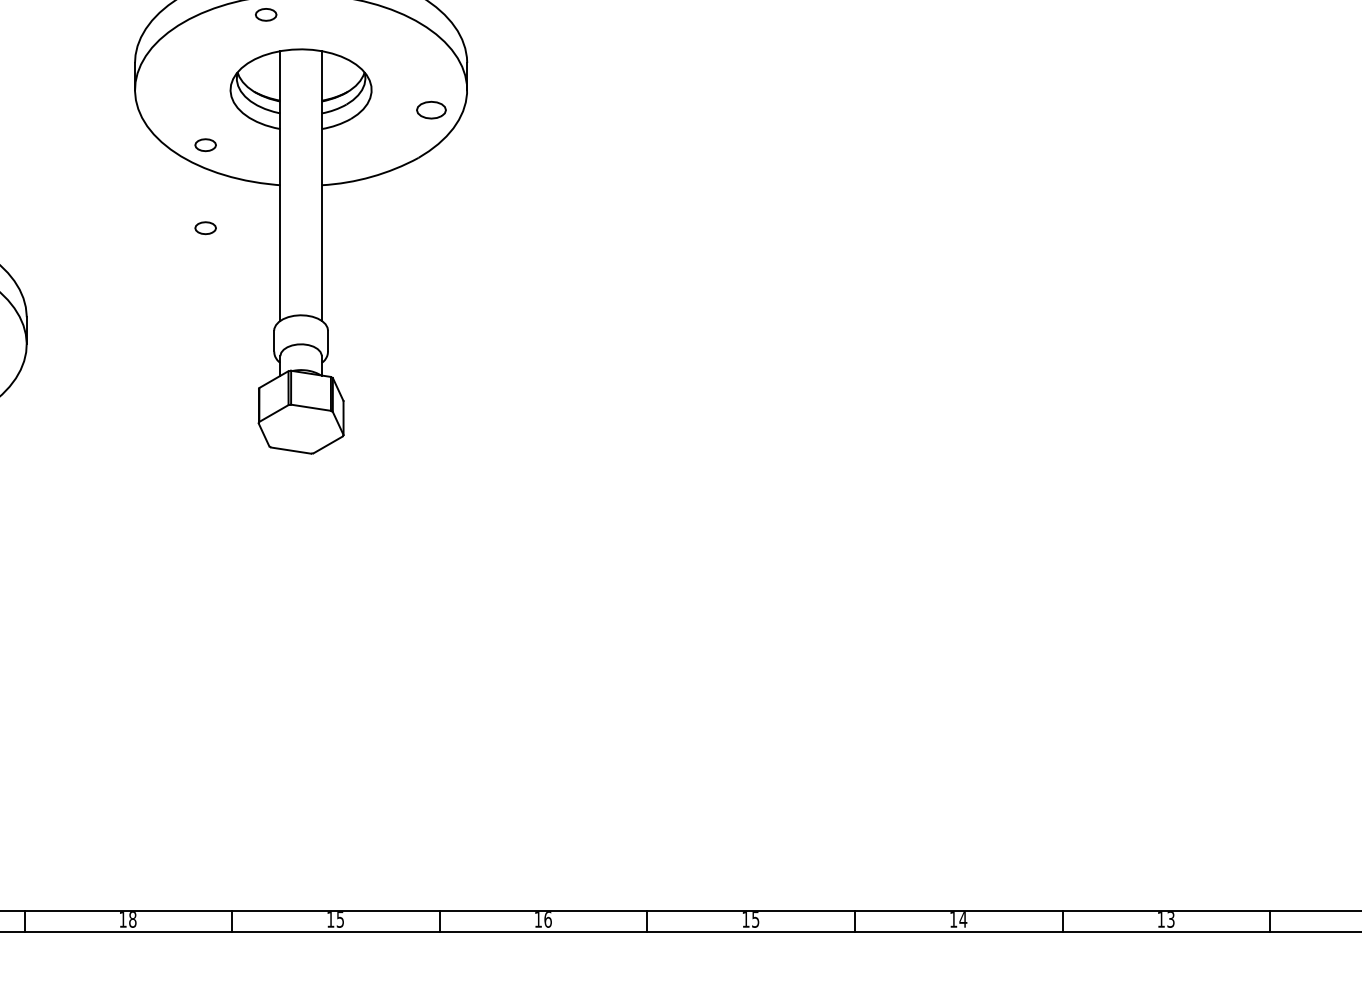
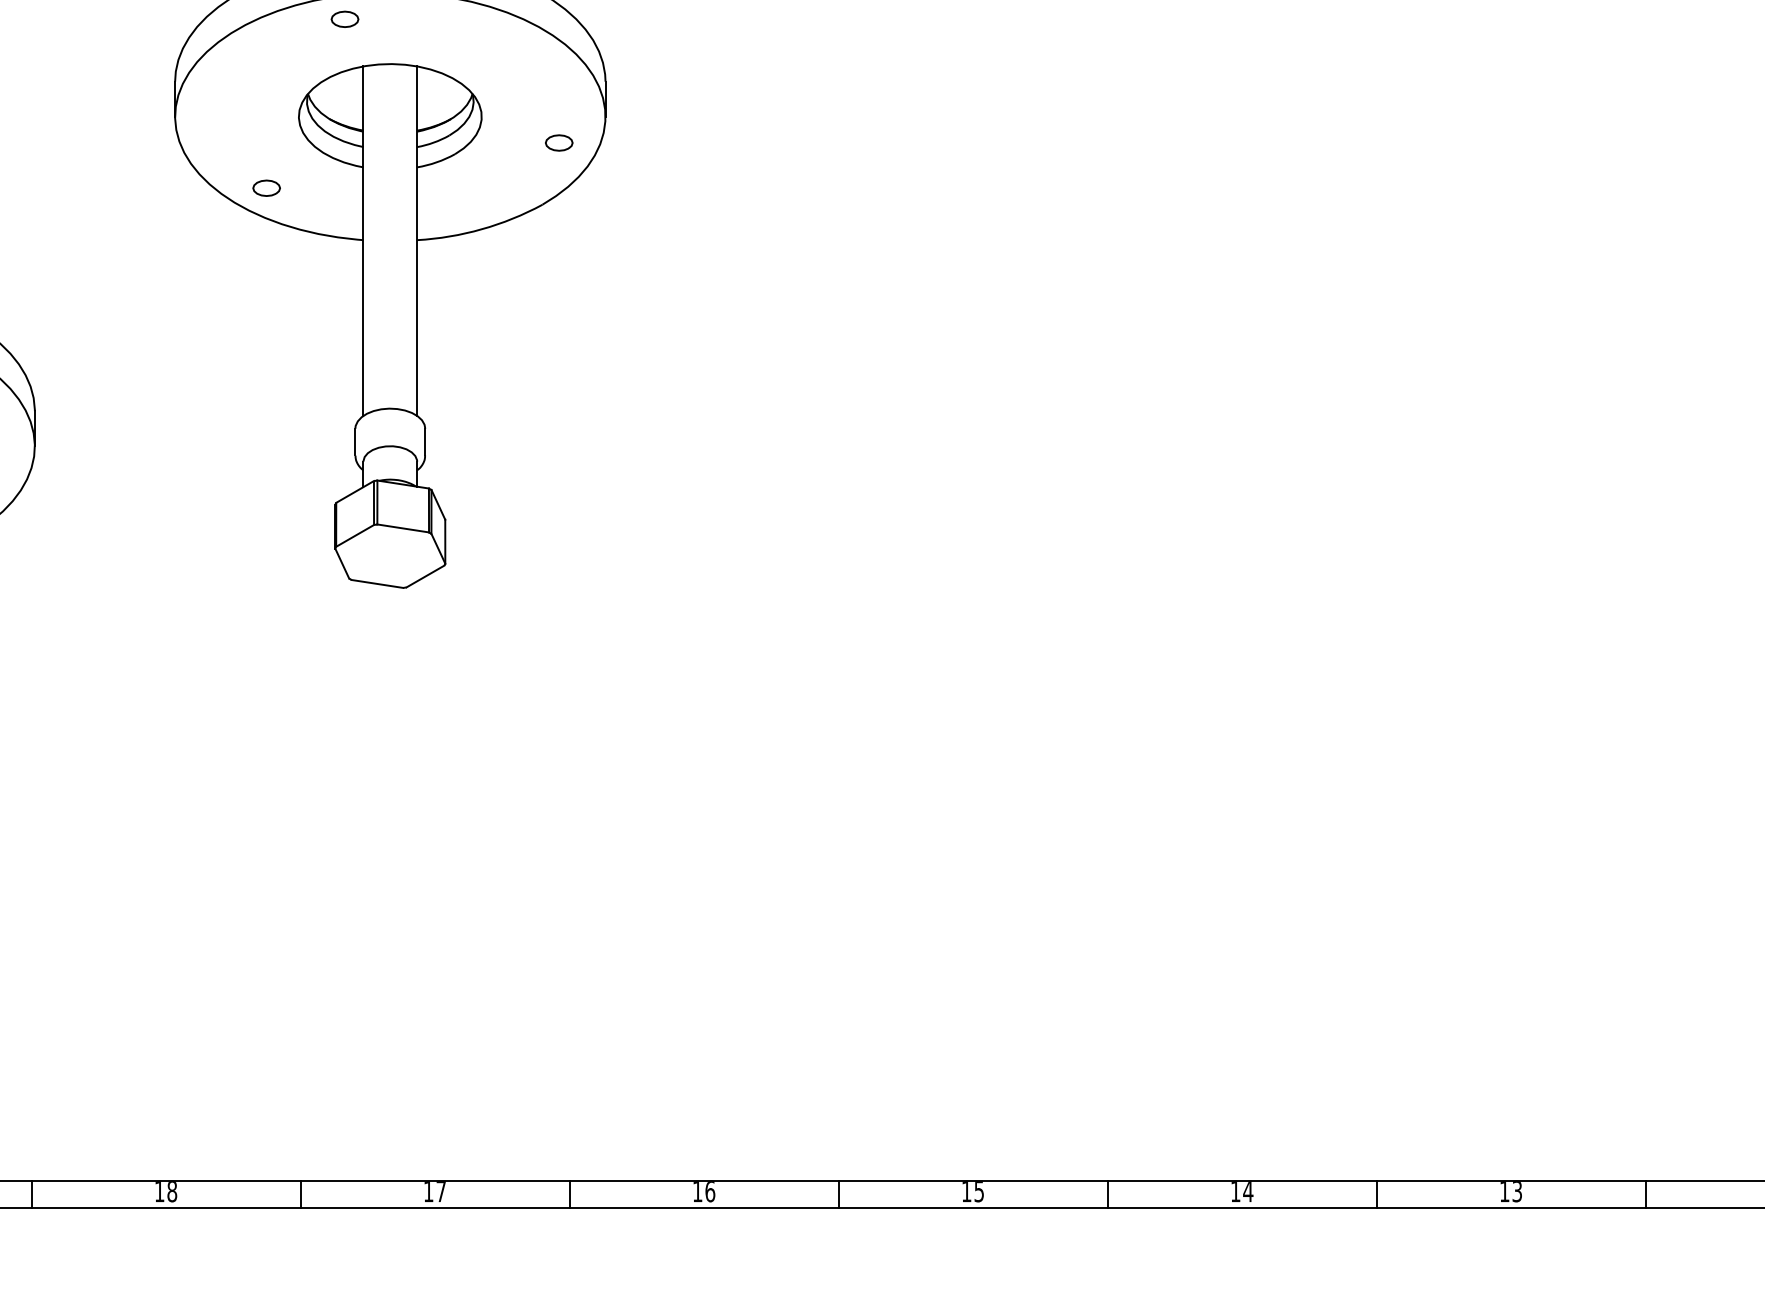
part: (431, 110) -> (559, 143), size x0.71
part: (205, 228) -> (266, 296), removed
text: (339, 919) -> (440, 1191), 15 -> 17

